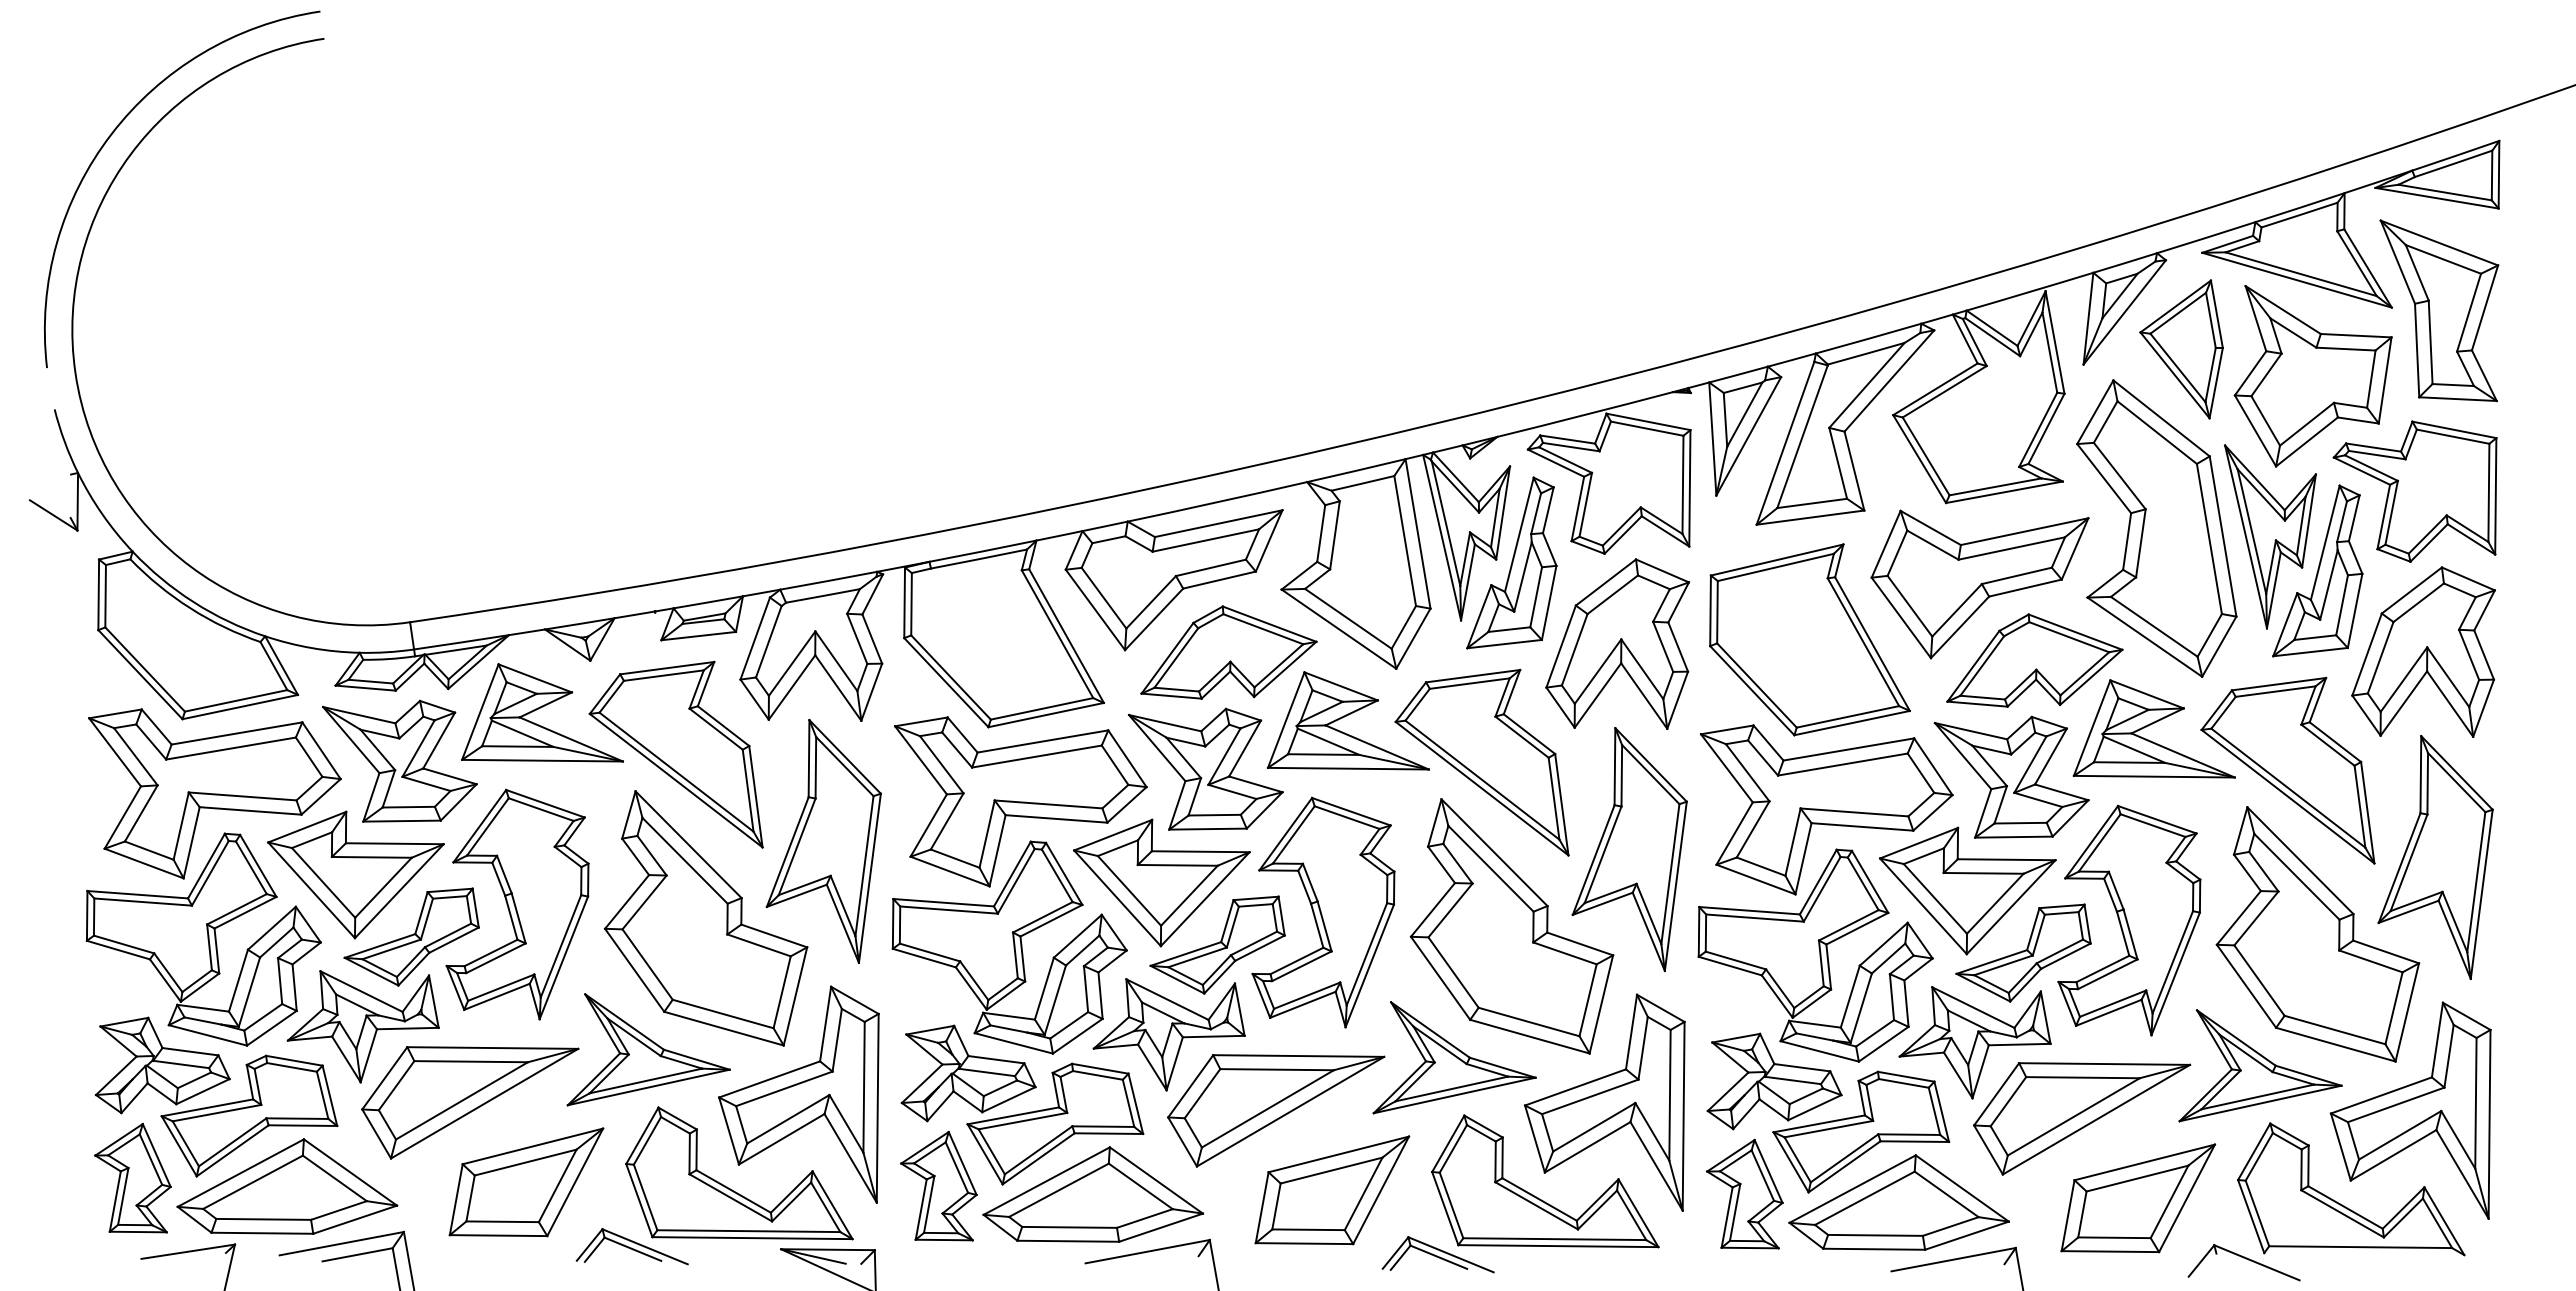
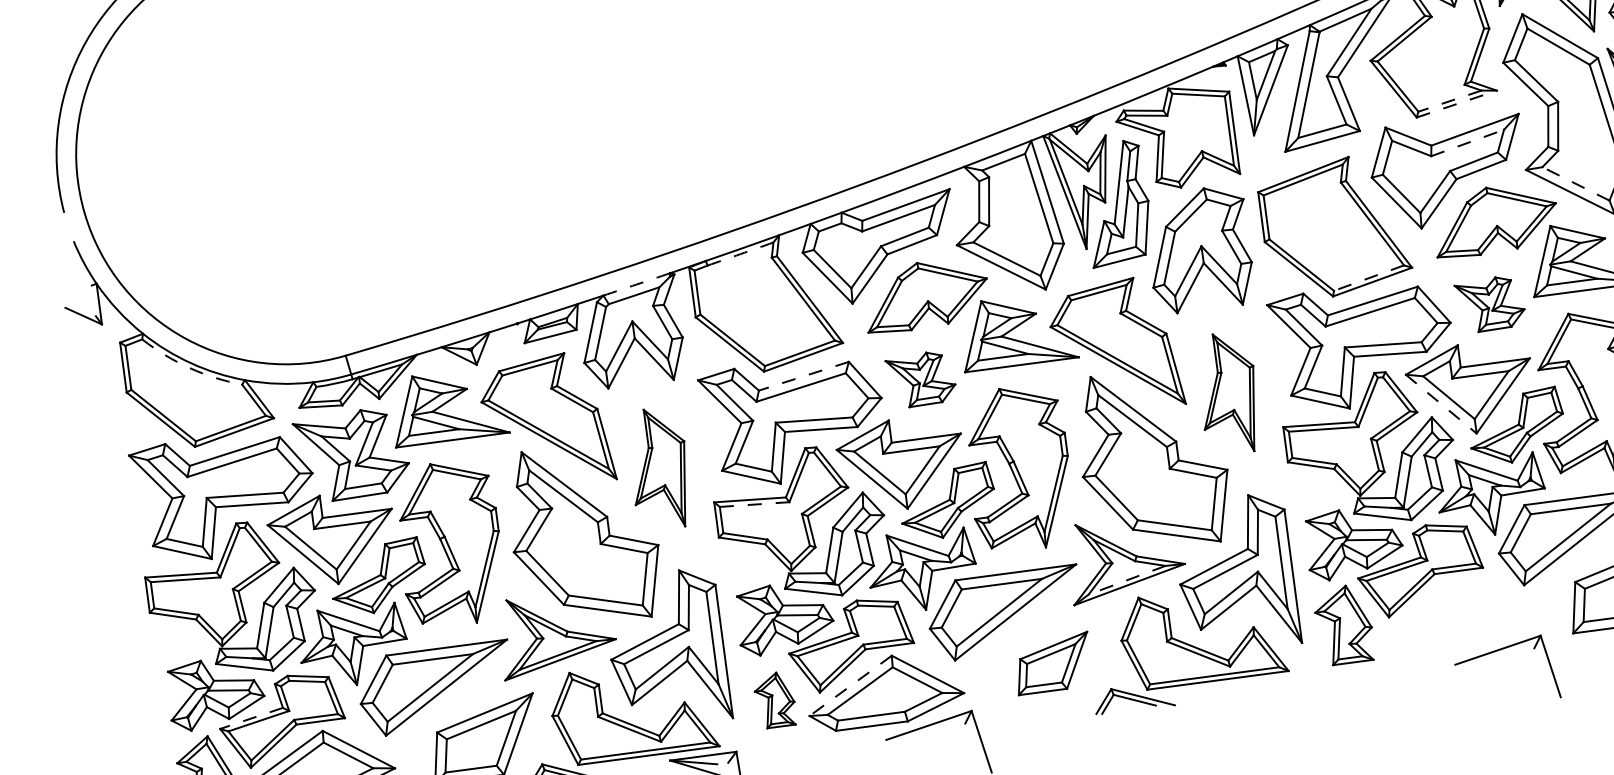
line: (1995, 486) -> (1449, 100), solid -> dashed
line: (2004, 492) -> (1456, 104), solid -> dashed
line: (2012, 548) -> (1468, 142), solid -> dashed
arc: (979, 559) -> (740, 254), solid -> dashed
arc: (828, 580) -> (636, 284), solid -> dashed
arc: (190, 608) -> (189, 368), solid -> dashed
line: (2154, 626) -> (1576, 183), solid -> dashed
line: (1847, 716) -> (1368, 277), solid -> dashed
line: (1042, 741) -> (803, 376), solid -> dashed
part: (1205, 768) -> (921, 379), size x0.6
part: (2011, 776) -> (1490, 303), size x0.6
part: (823, 841) -> (659, 468), size x0.7
part: (1629, 849) -> (1228, 393), size x0.7
line: (1923, 906) -> (1441, 404), solid -> dashed
line: (949, 910) -> (754, 504), solid -> dashed
line: (1451, 1088) -> (1126, 579), solid -> dashed
line: (206, 1107) -> (250, 718), solid -> dashed
line: (1046, 1181) -> (850, 686), solid -> dashed
part: (938, 1185) -> (774, 699), size x0.7
part: (1332, 1190) -> (1053, 663), size x0.7
part: (1898, 1202) -> (1453, 615), removed

